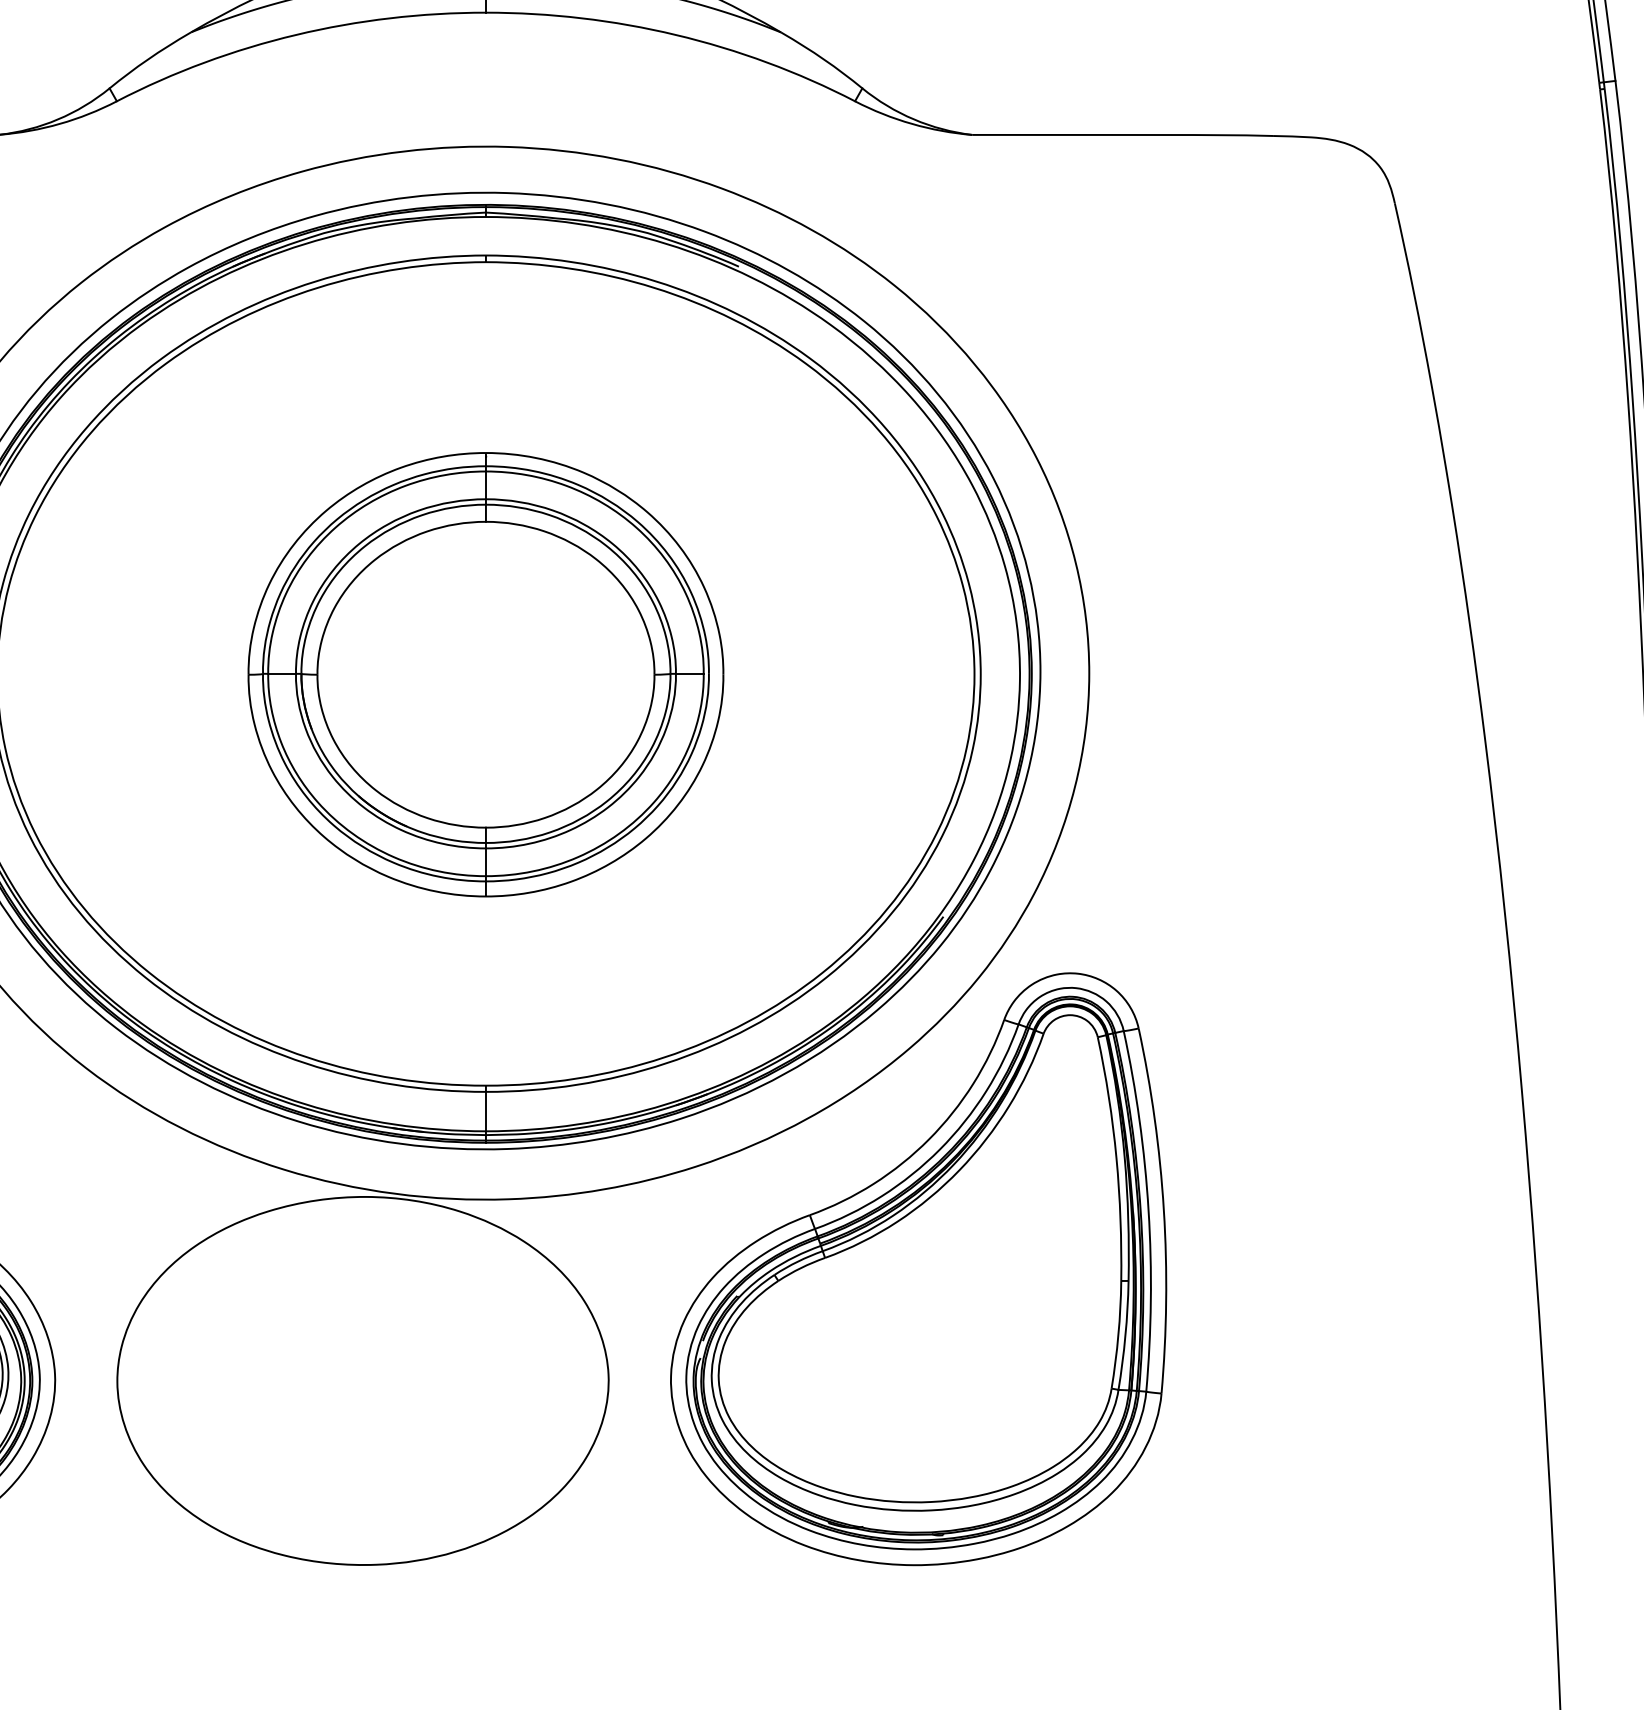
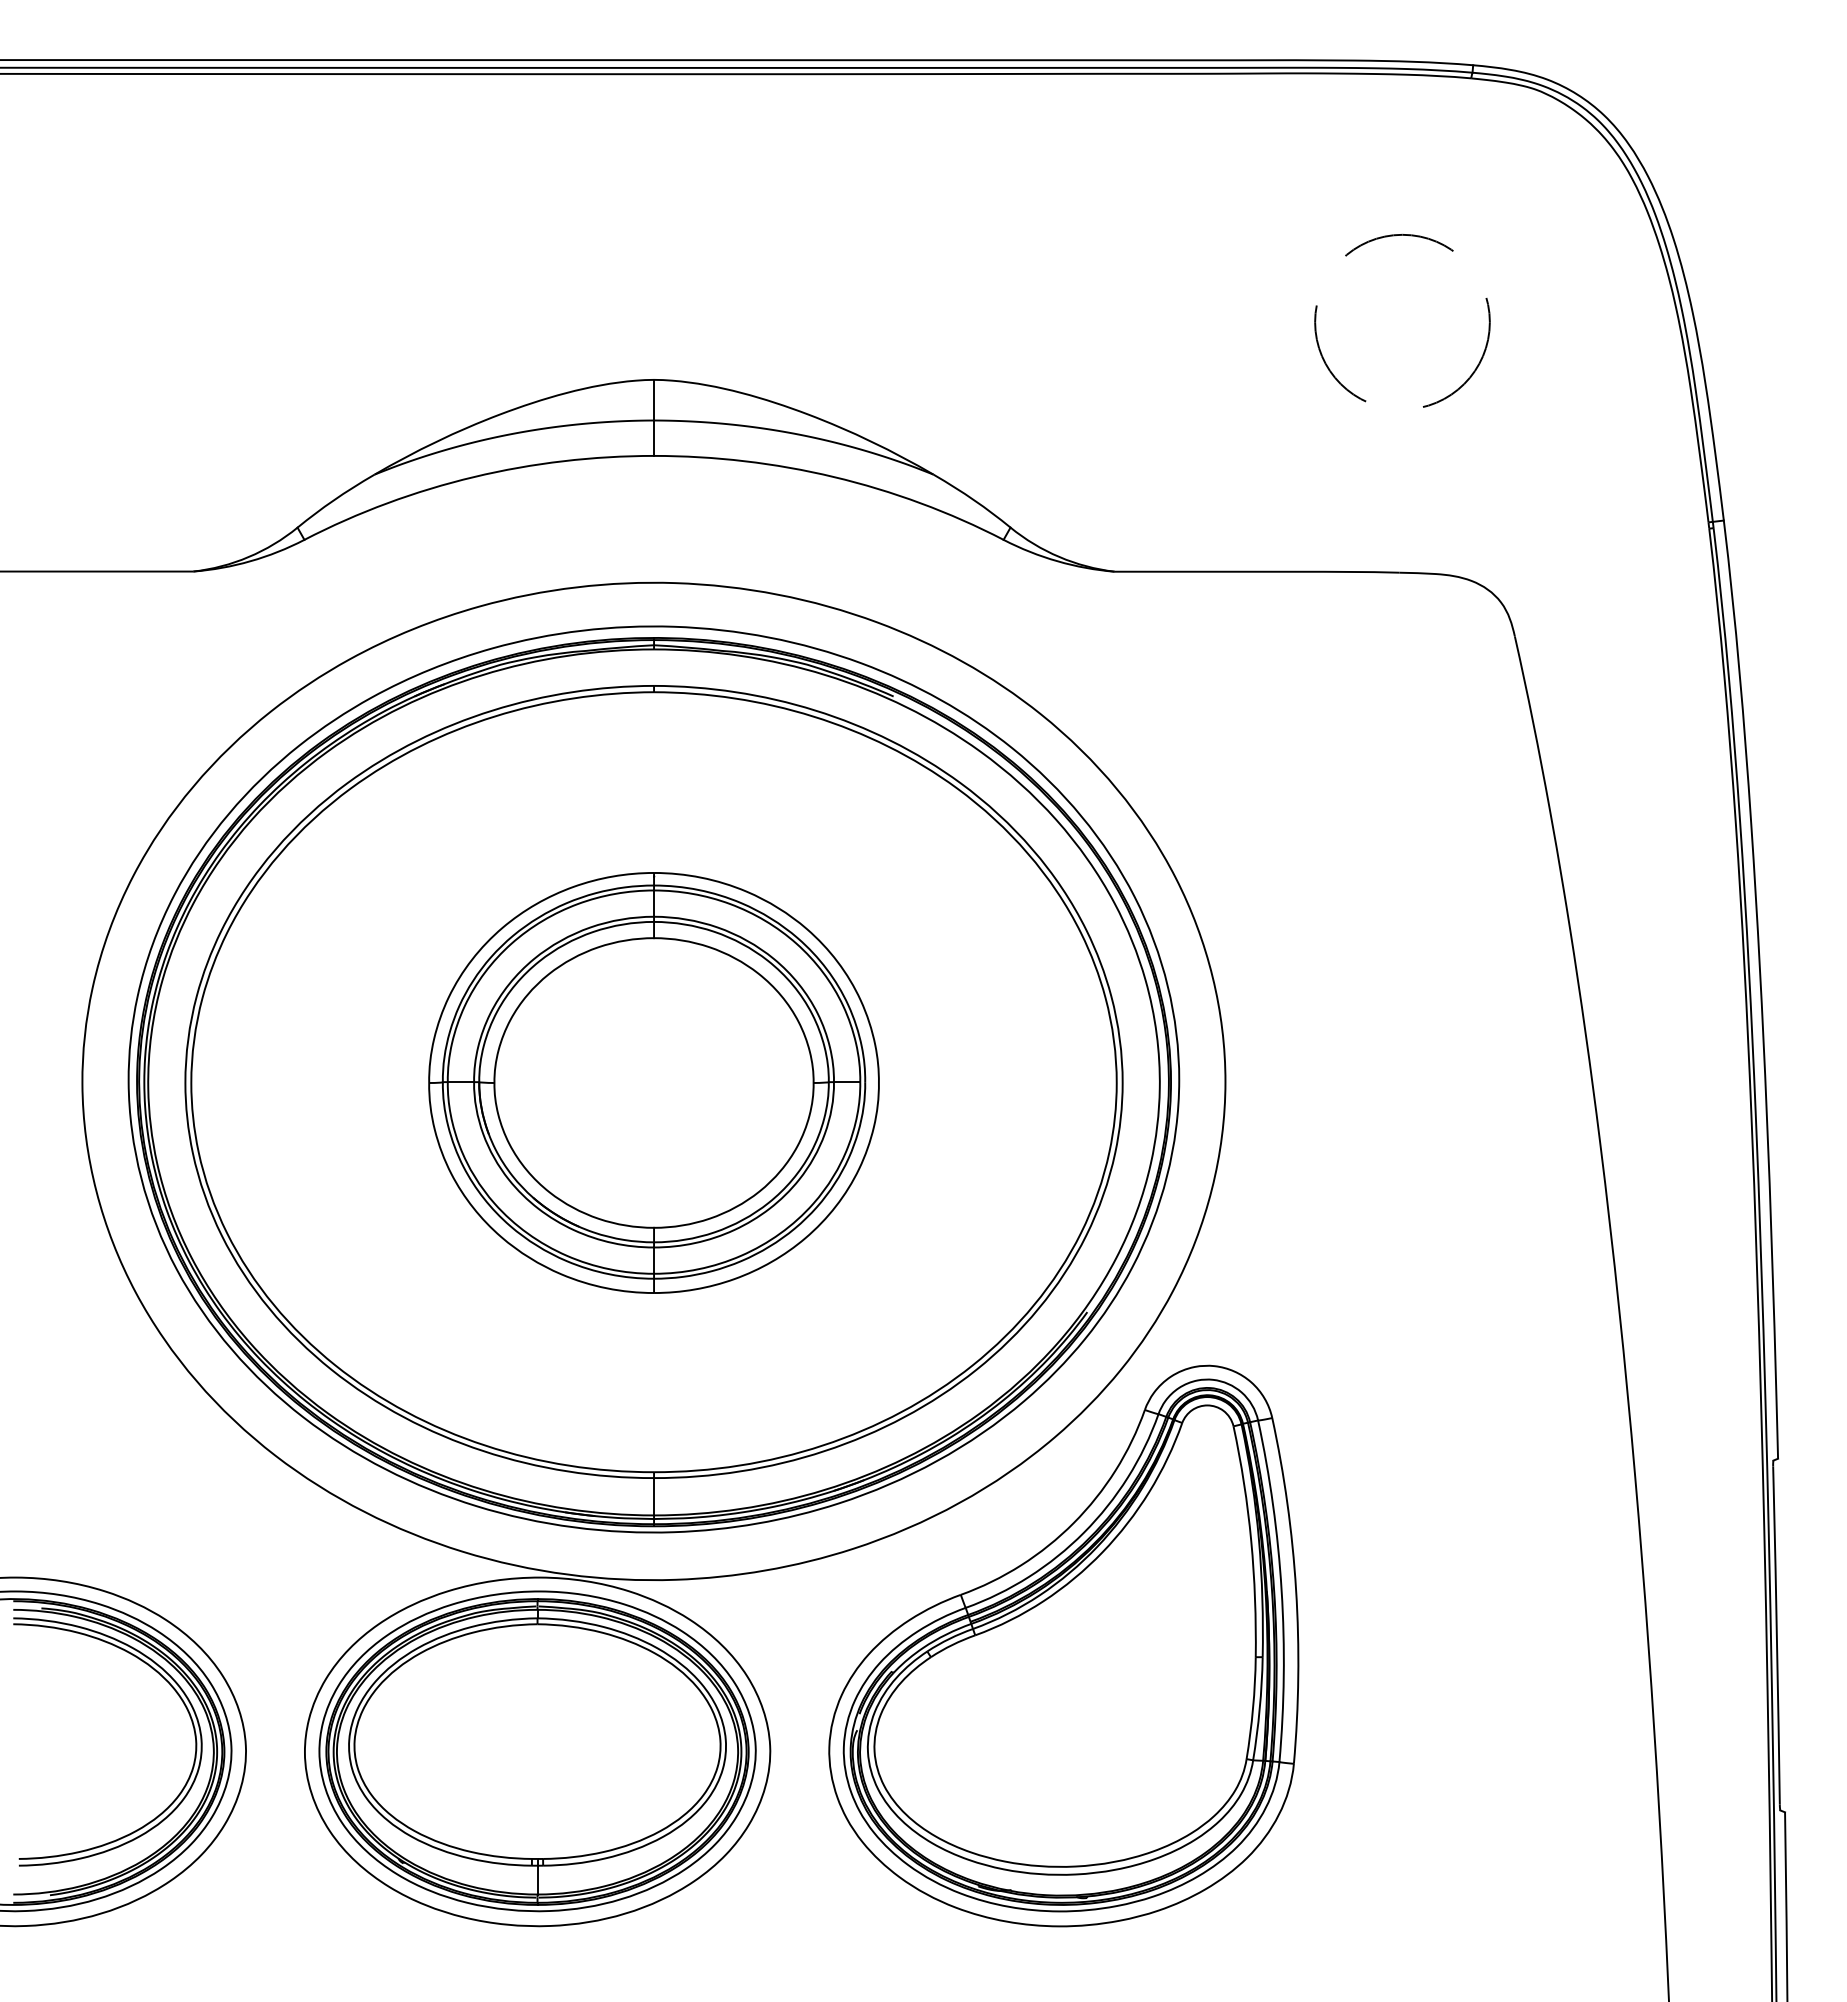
part: (362, 1380) -> (537, 1751), added

